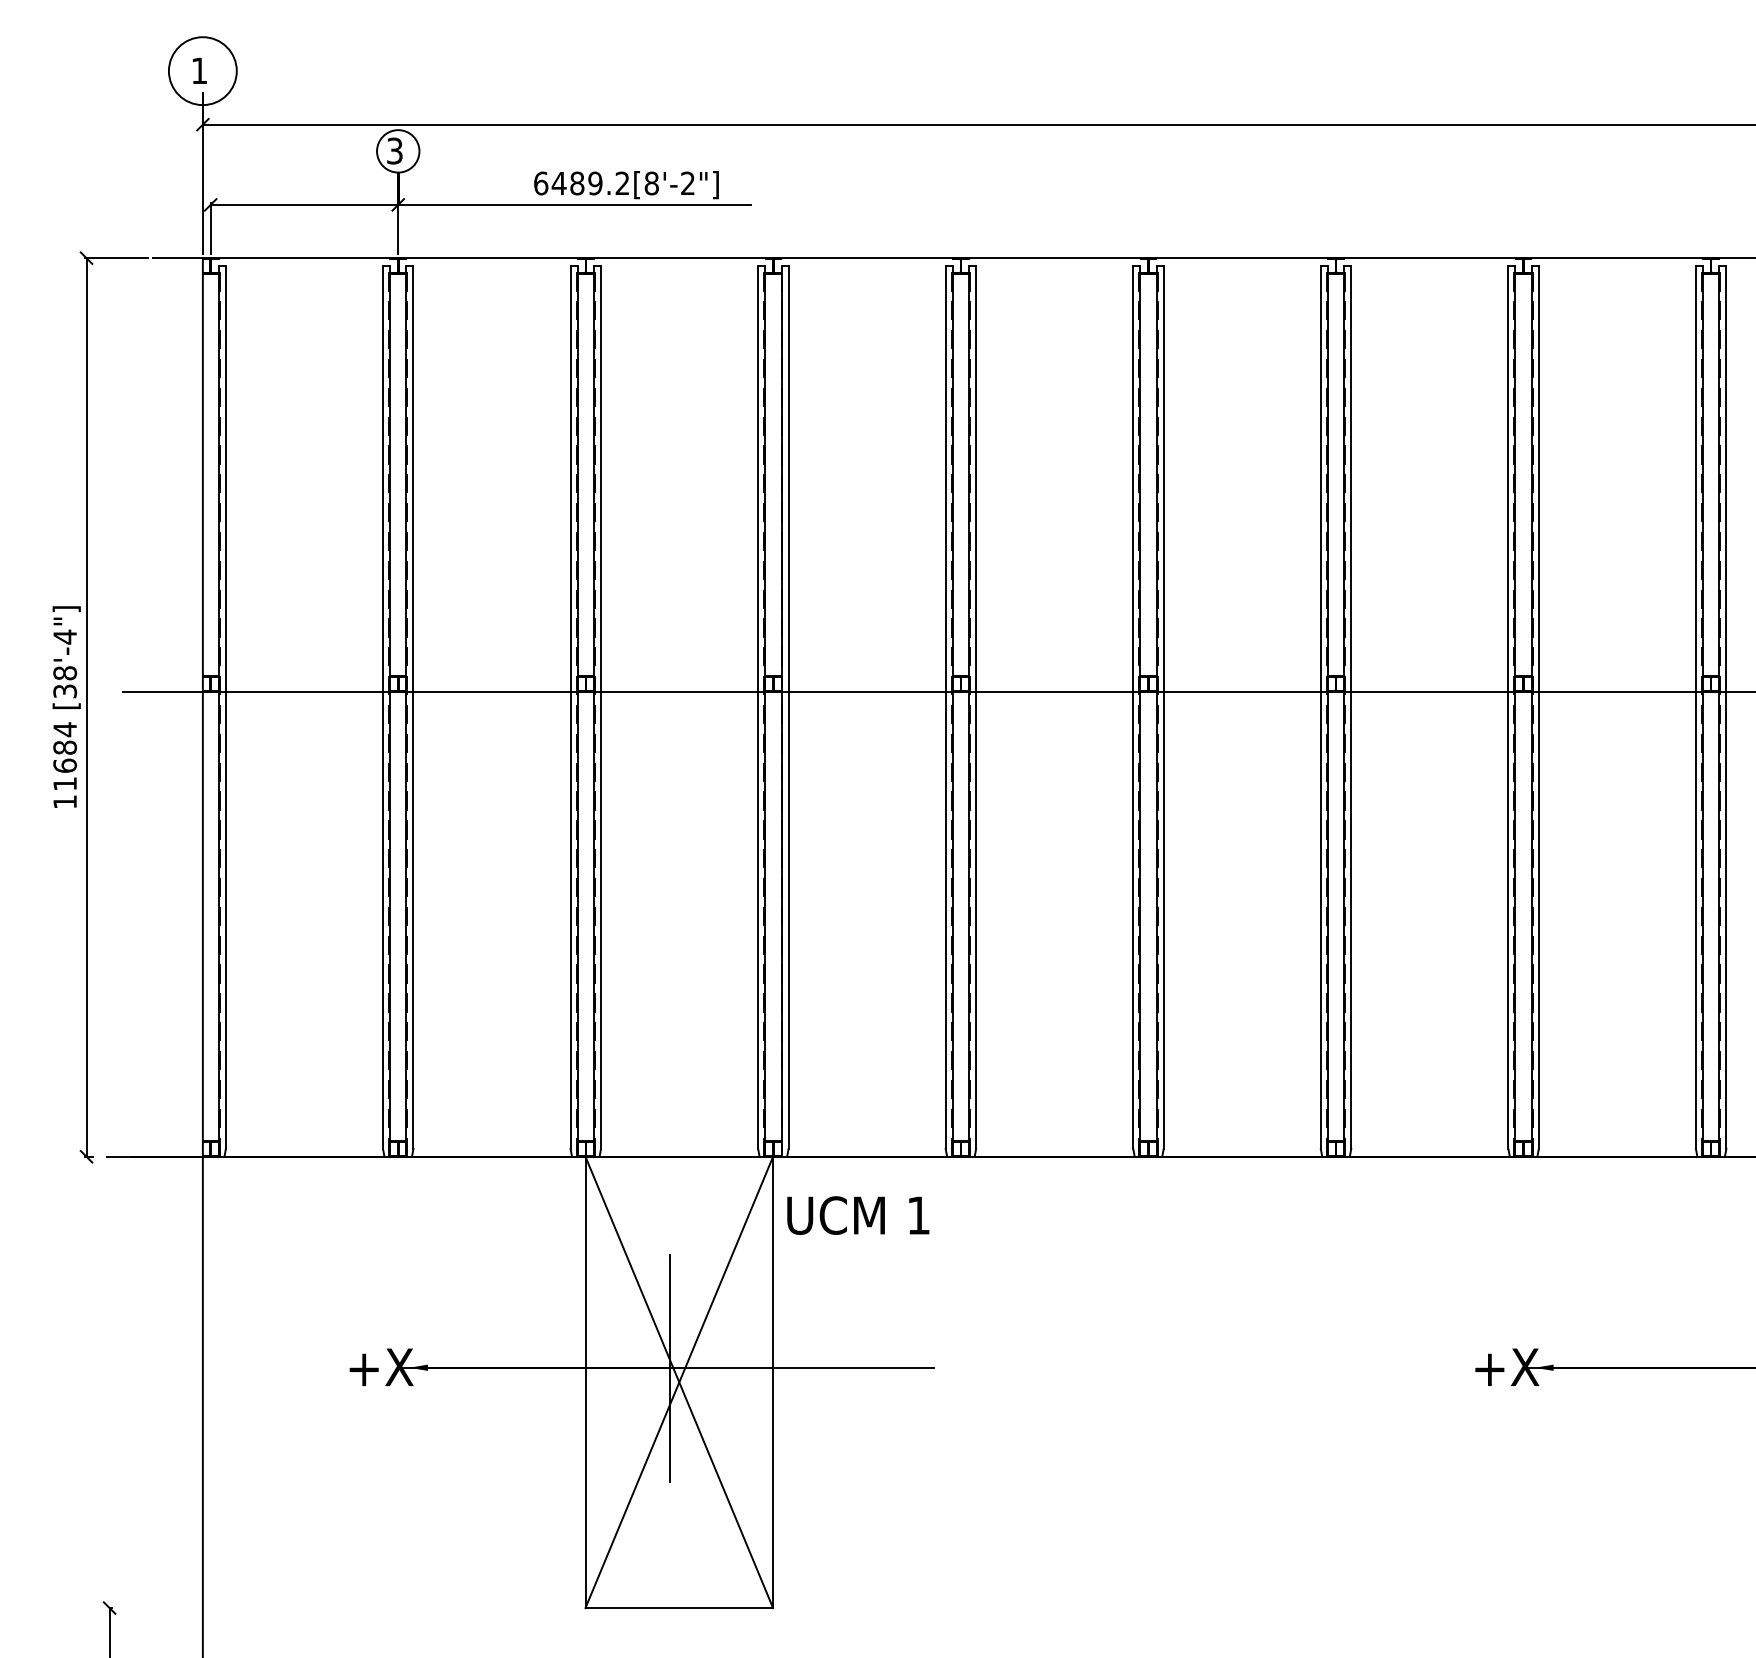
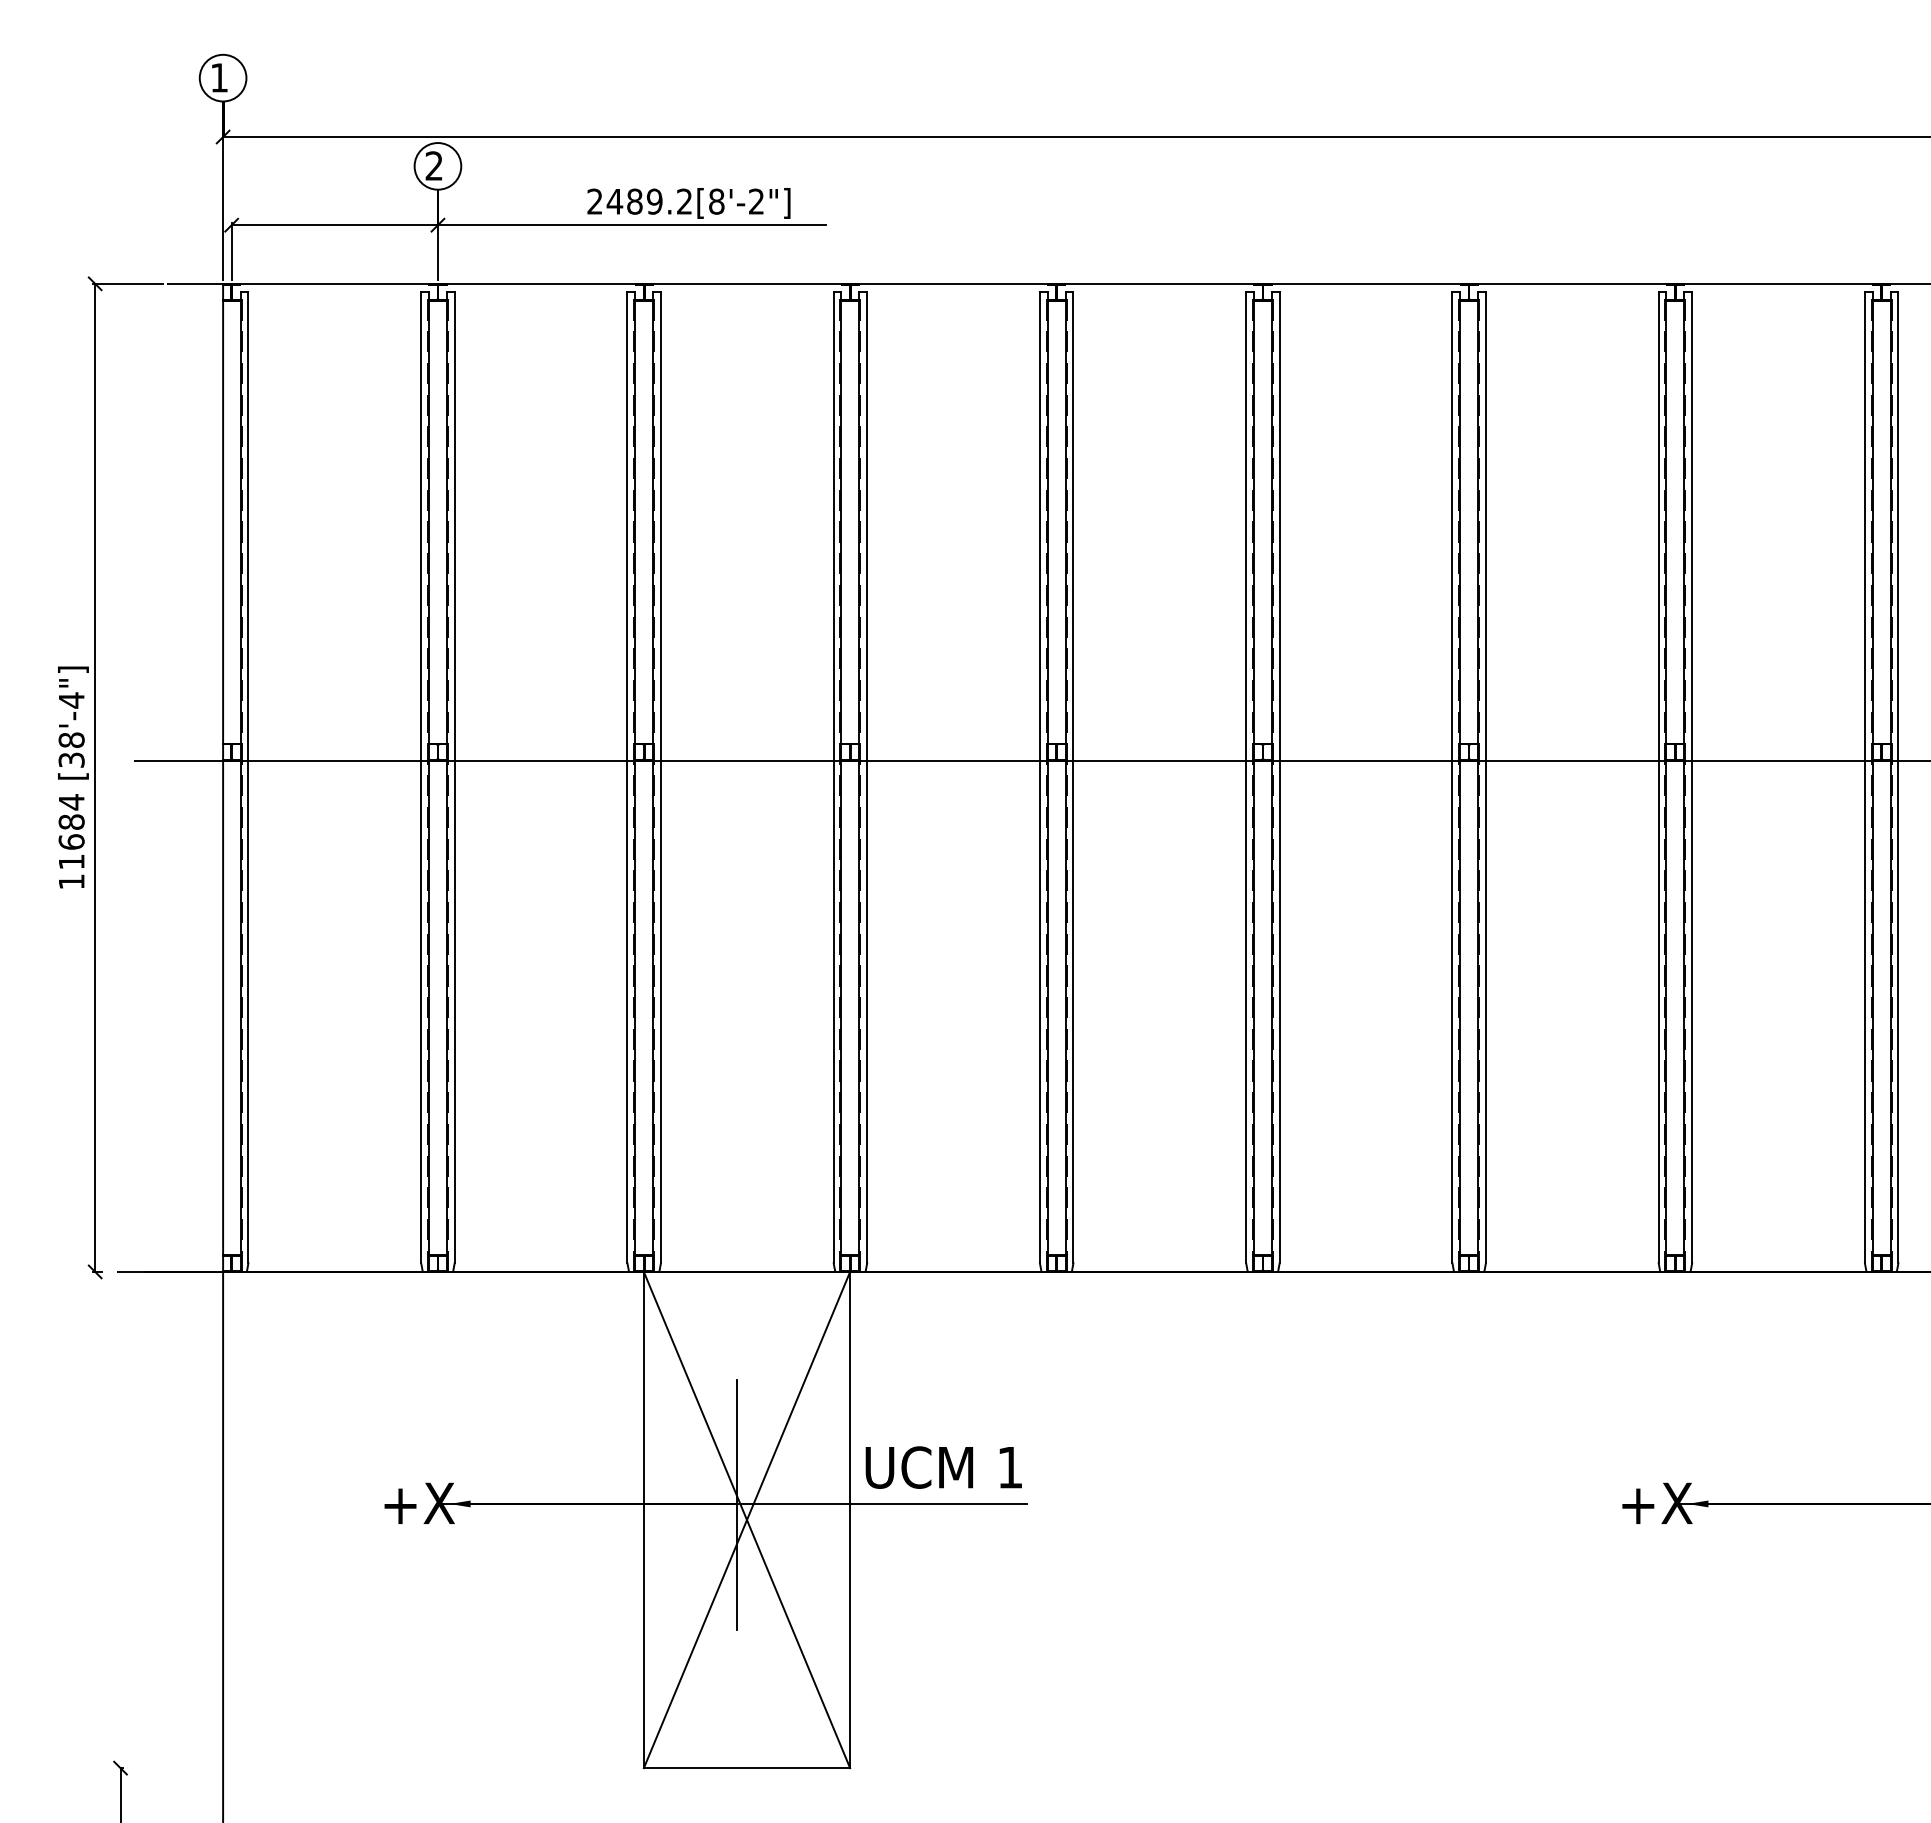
circle: (202, 70) -> (222, 77), size x0.62
text: (394, 150) -> (433, 165), 3 -> 2
text: (541, 183) -> (595, 201), 6489.2[8'-2"] -> 2489.2[8'-2"]
text: (857, 1215) -> (943, 1467), moved

